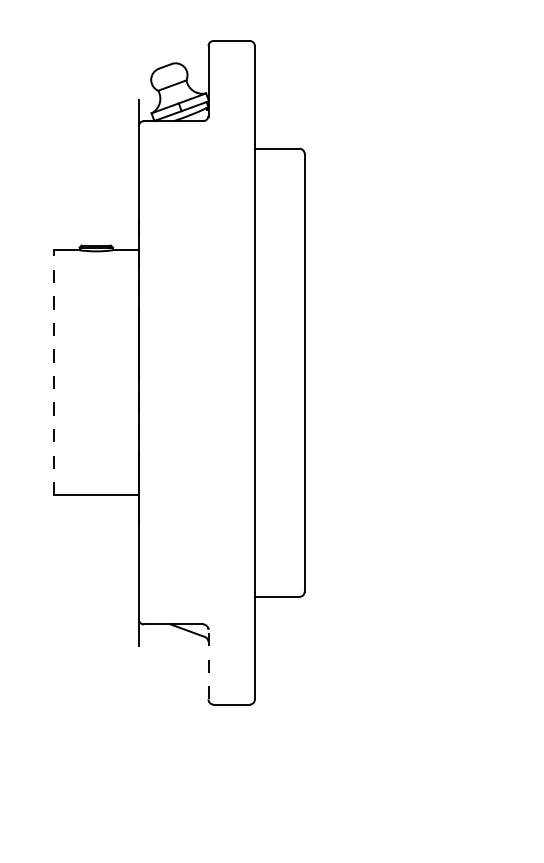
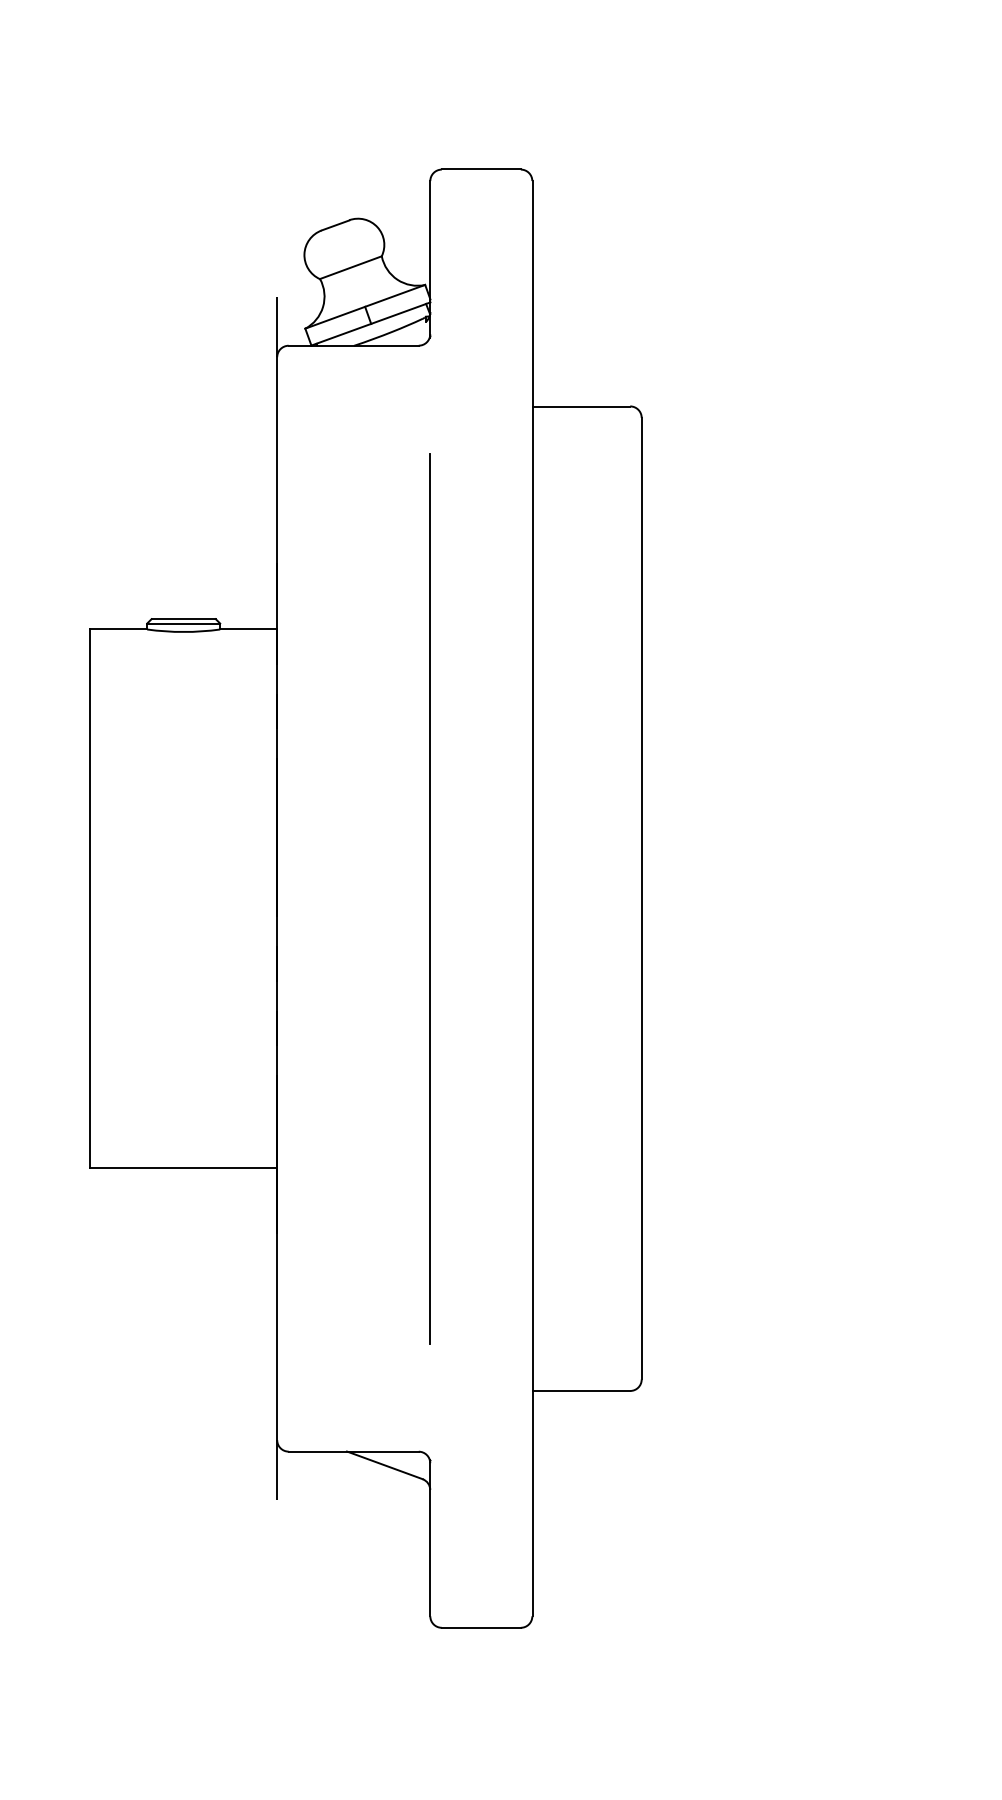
line: (53, 372) -> (89, 898), dashed -> solid
line: (208, 372) -> (430, 898), added
line: (208, 663) -> (430, 1537), dashed -> solid

